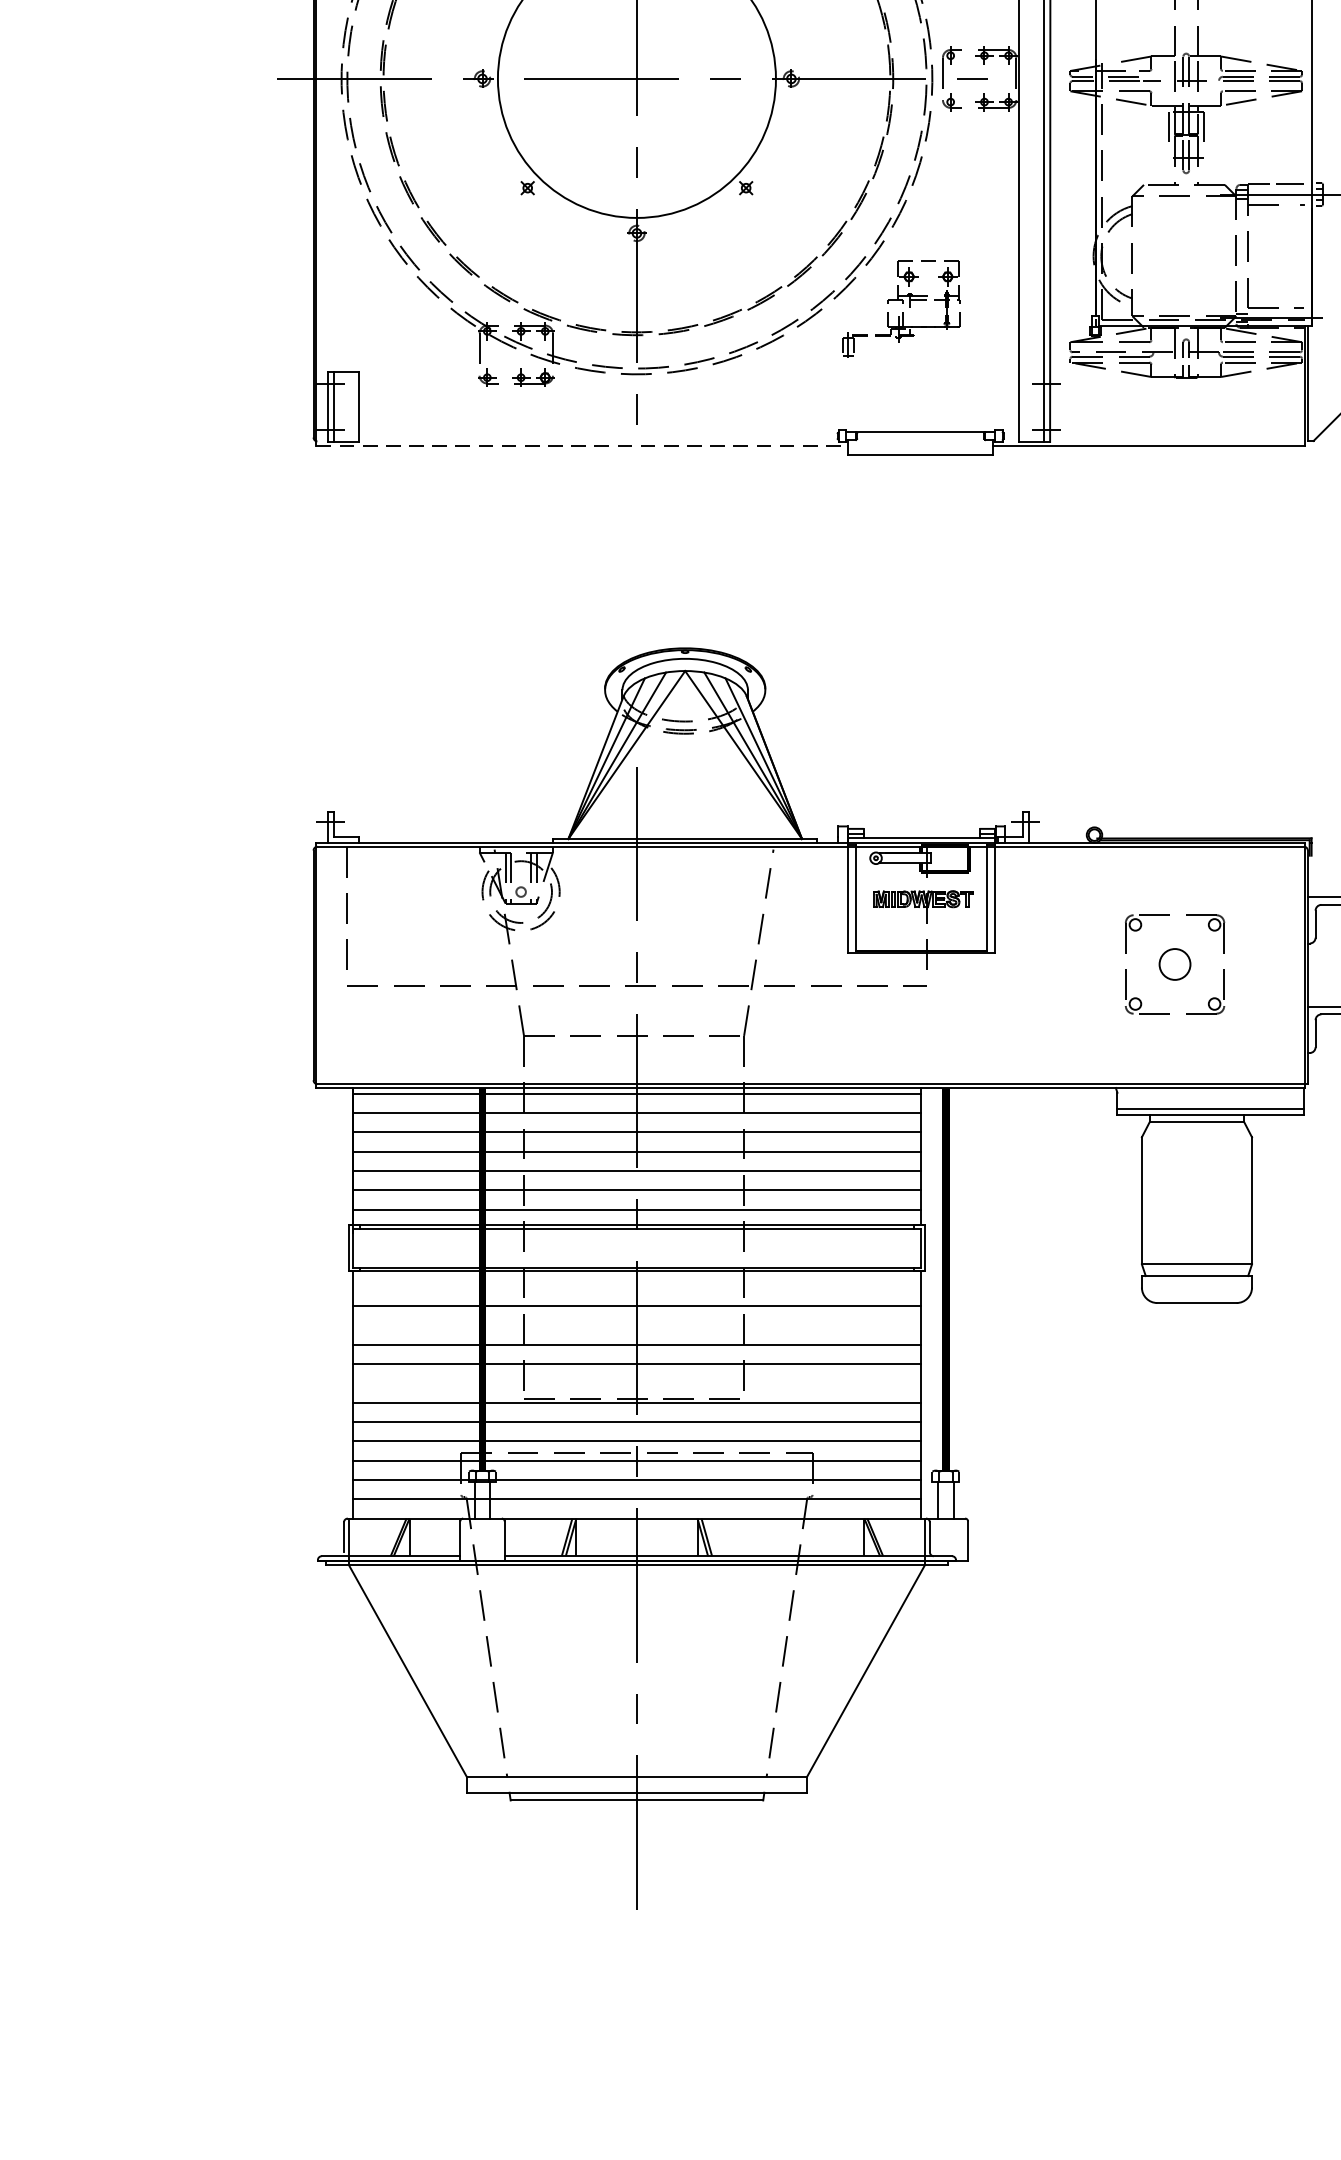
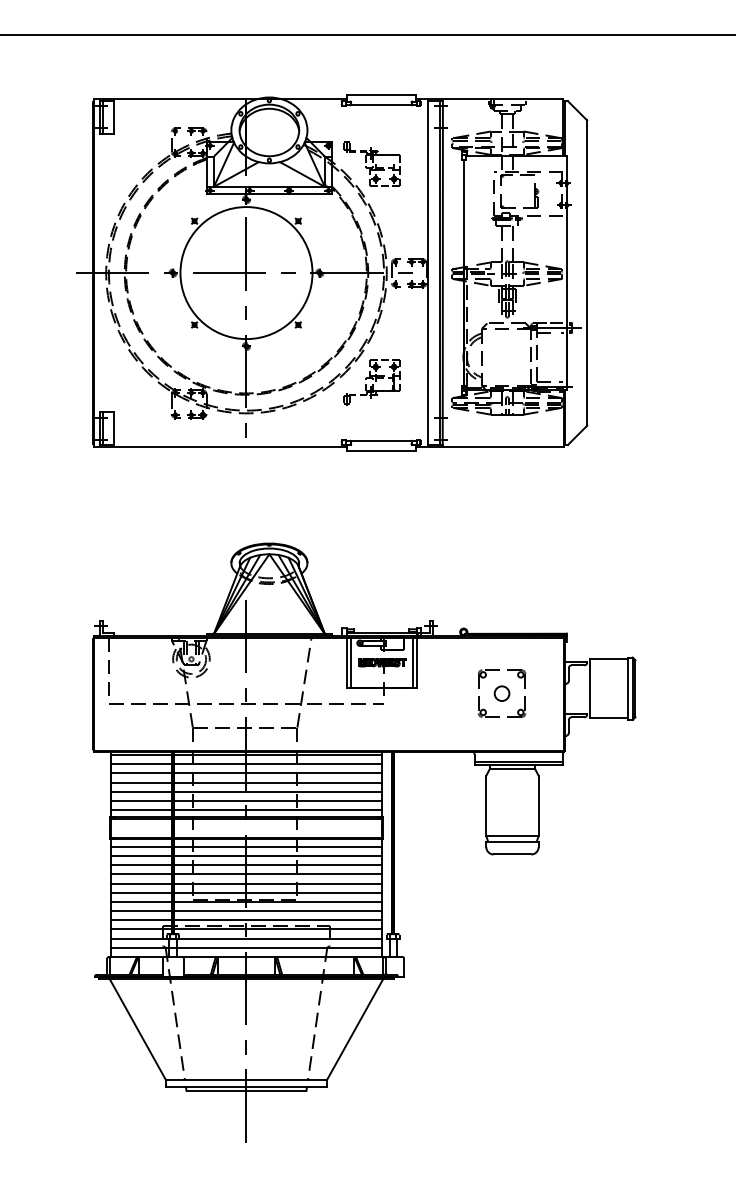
line: (584, 446) -> (221, 447), dashed -> solid
line: (636, 1286) -> (246, 846), added
line: (636, 1326) -> (246, 865), added
line: (636, 1383) -> (246, 892), added

